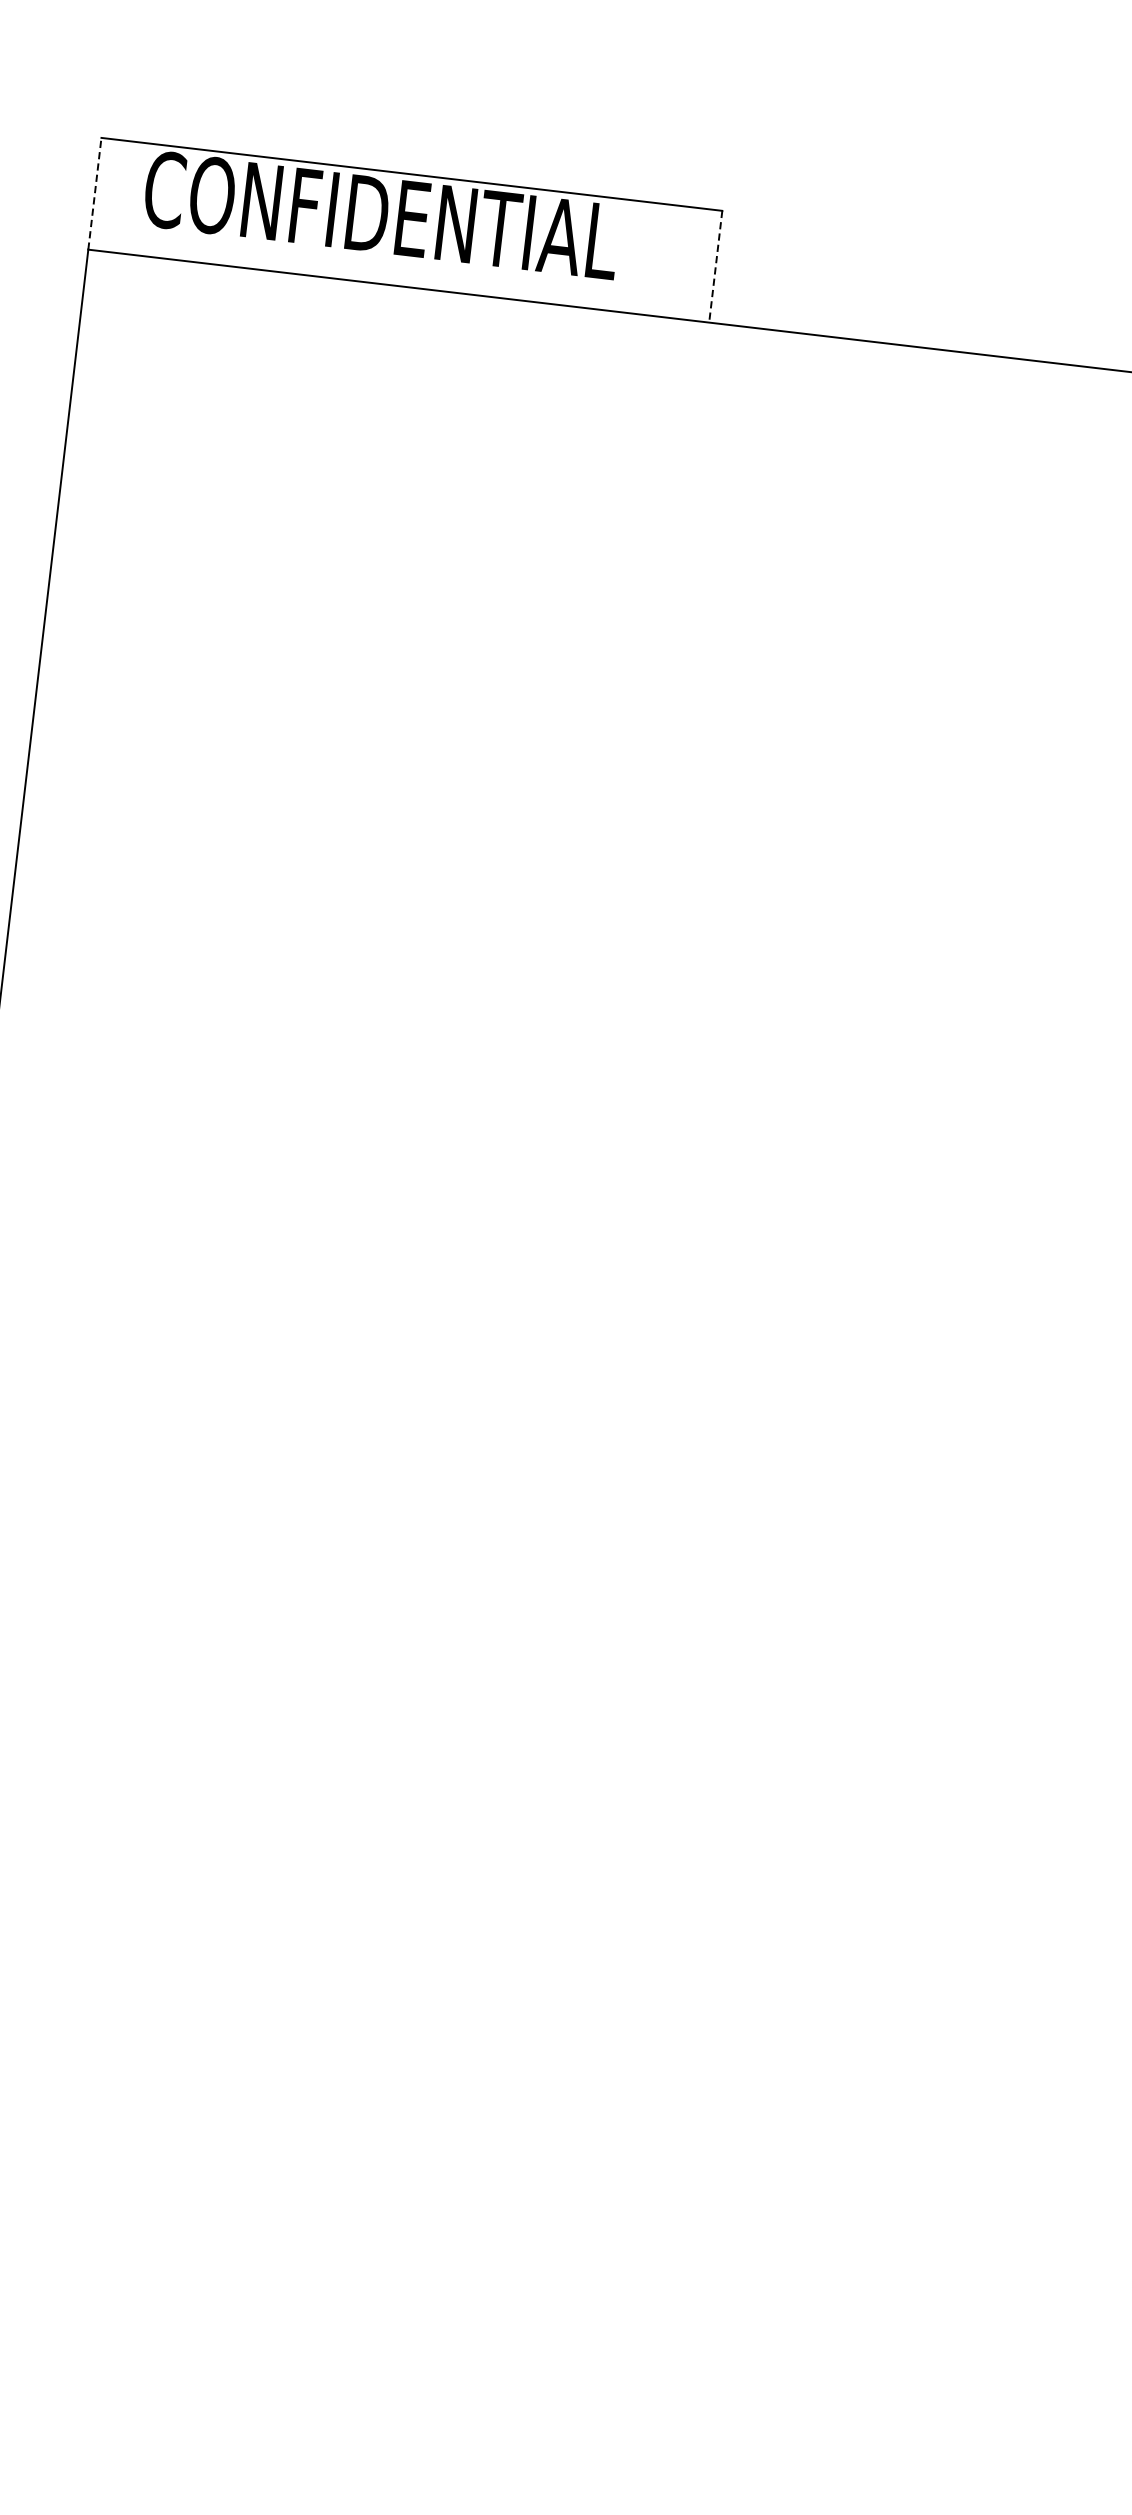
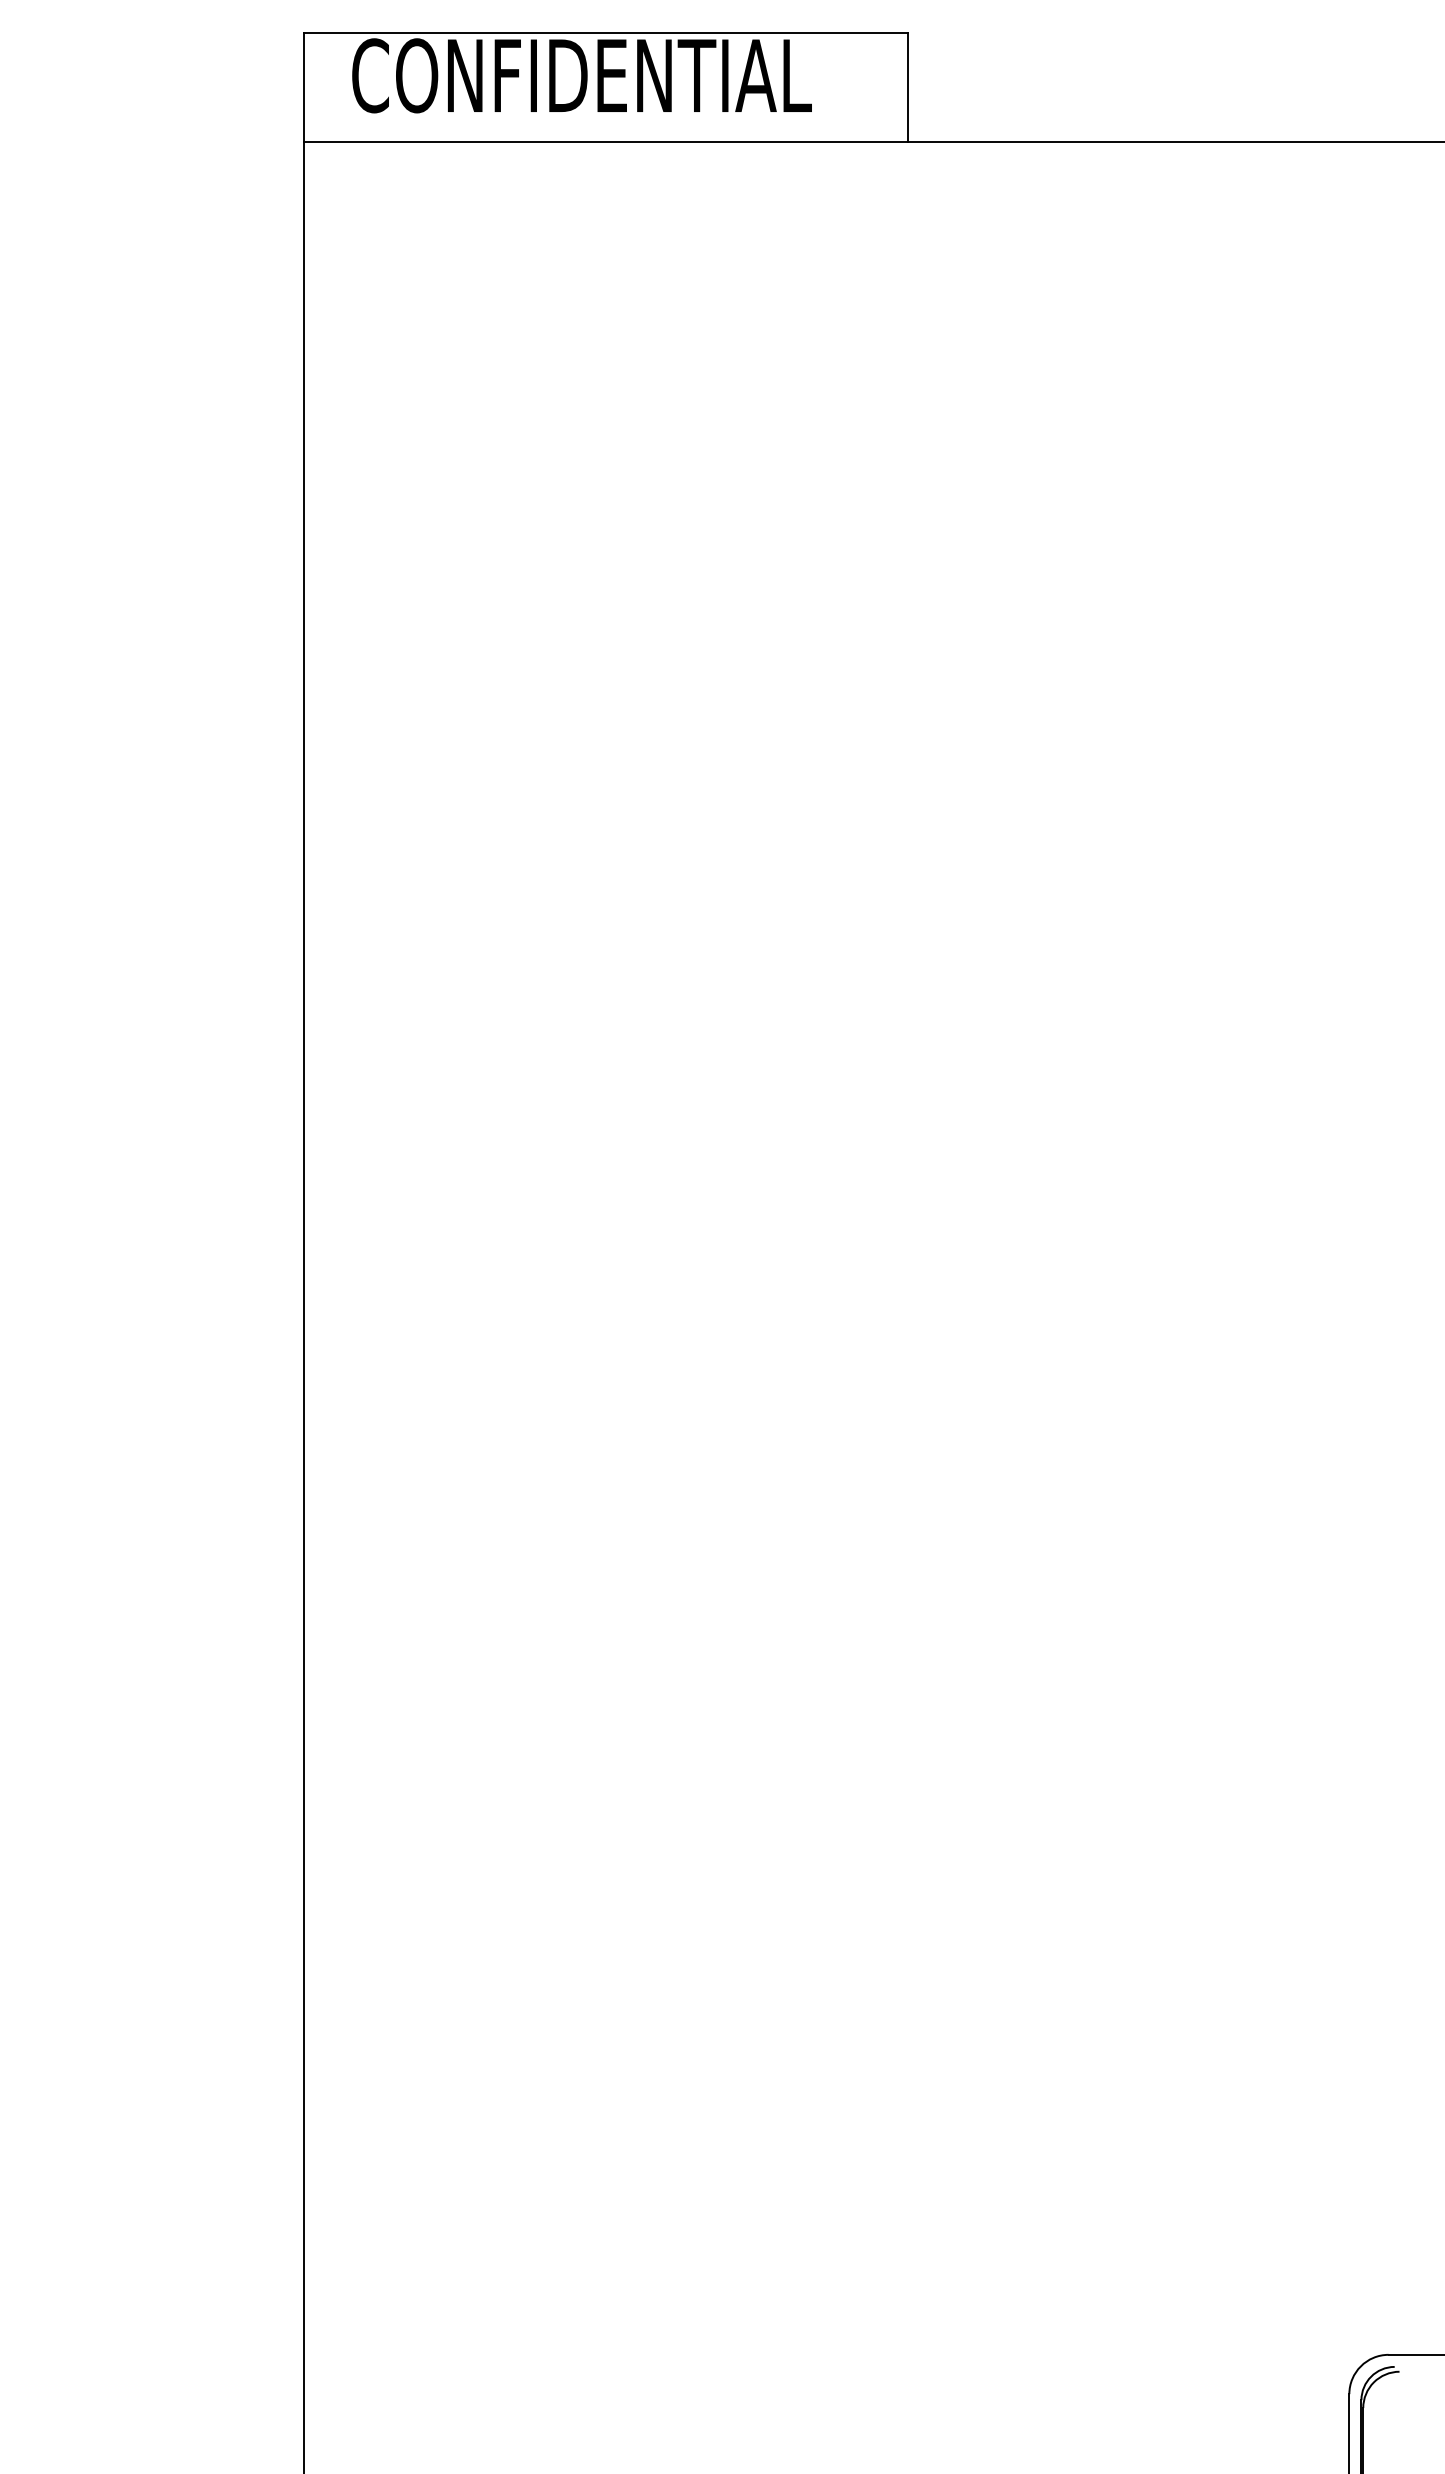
line: (94, 192) -> (303, 86), dashed -> solid
line: (715, 266) -> (908, 87), dashed -> solid

